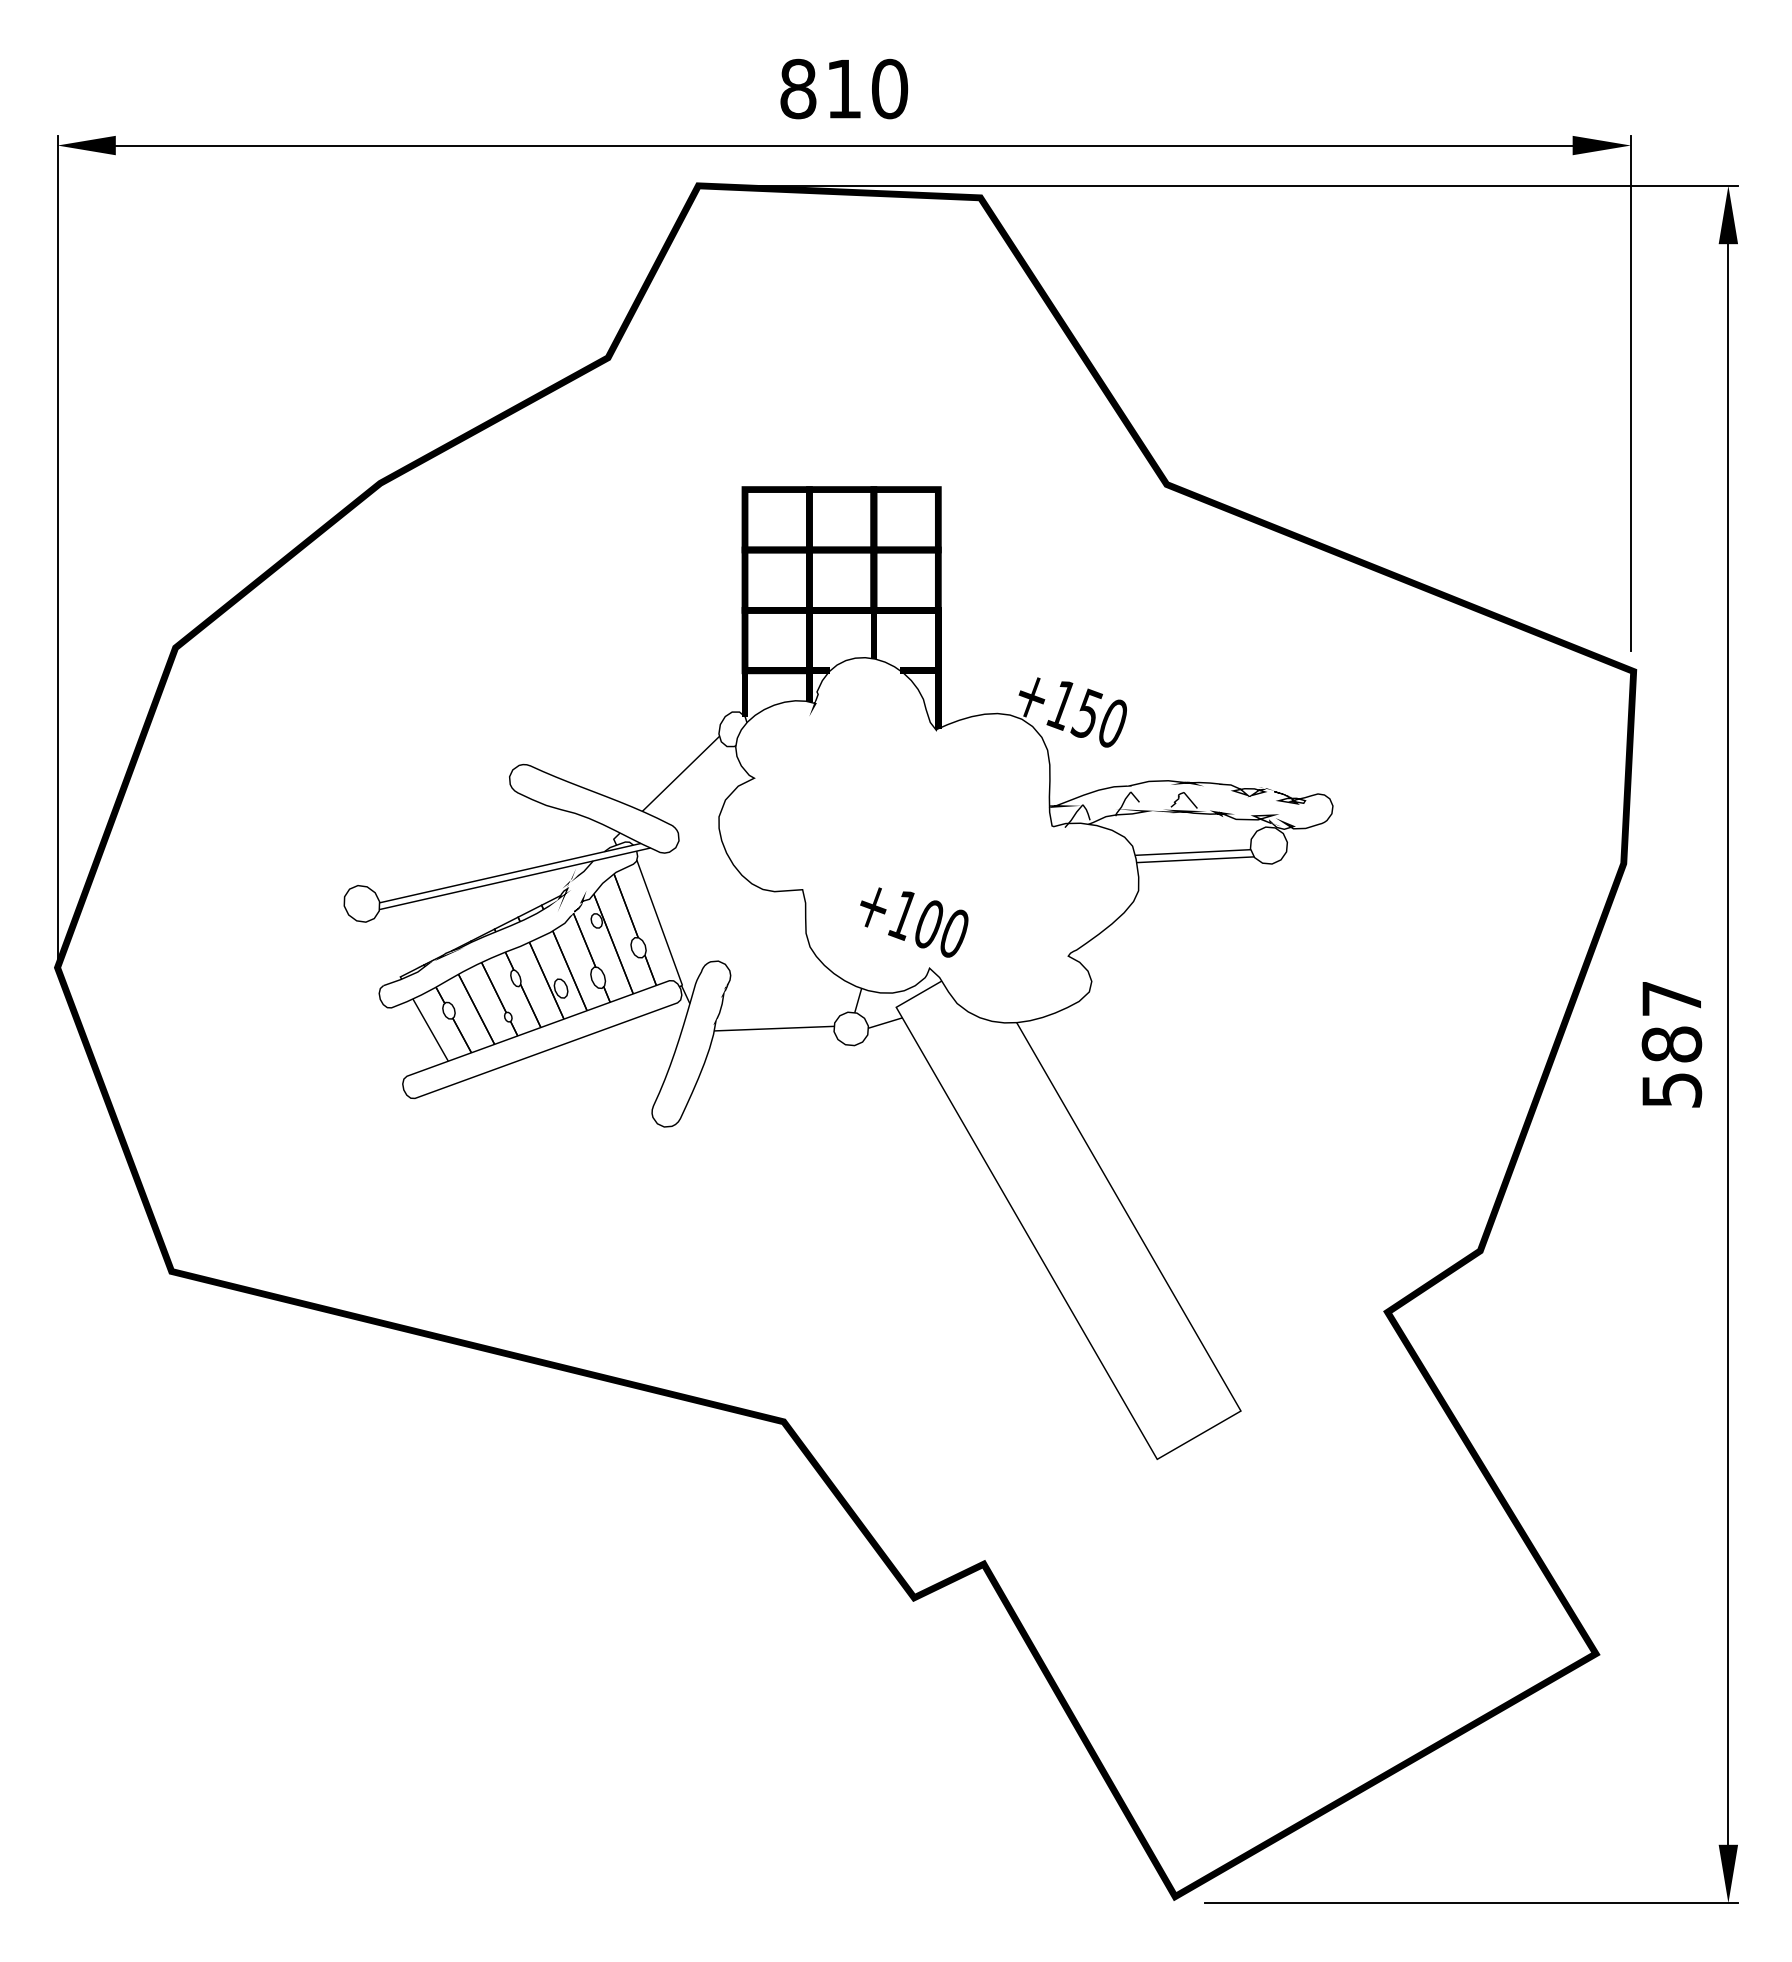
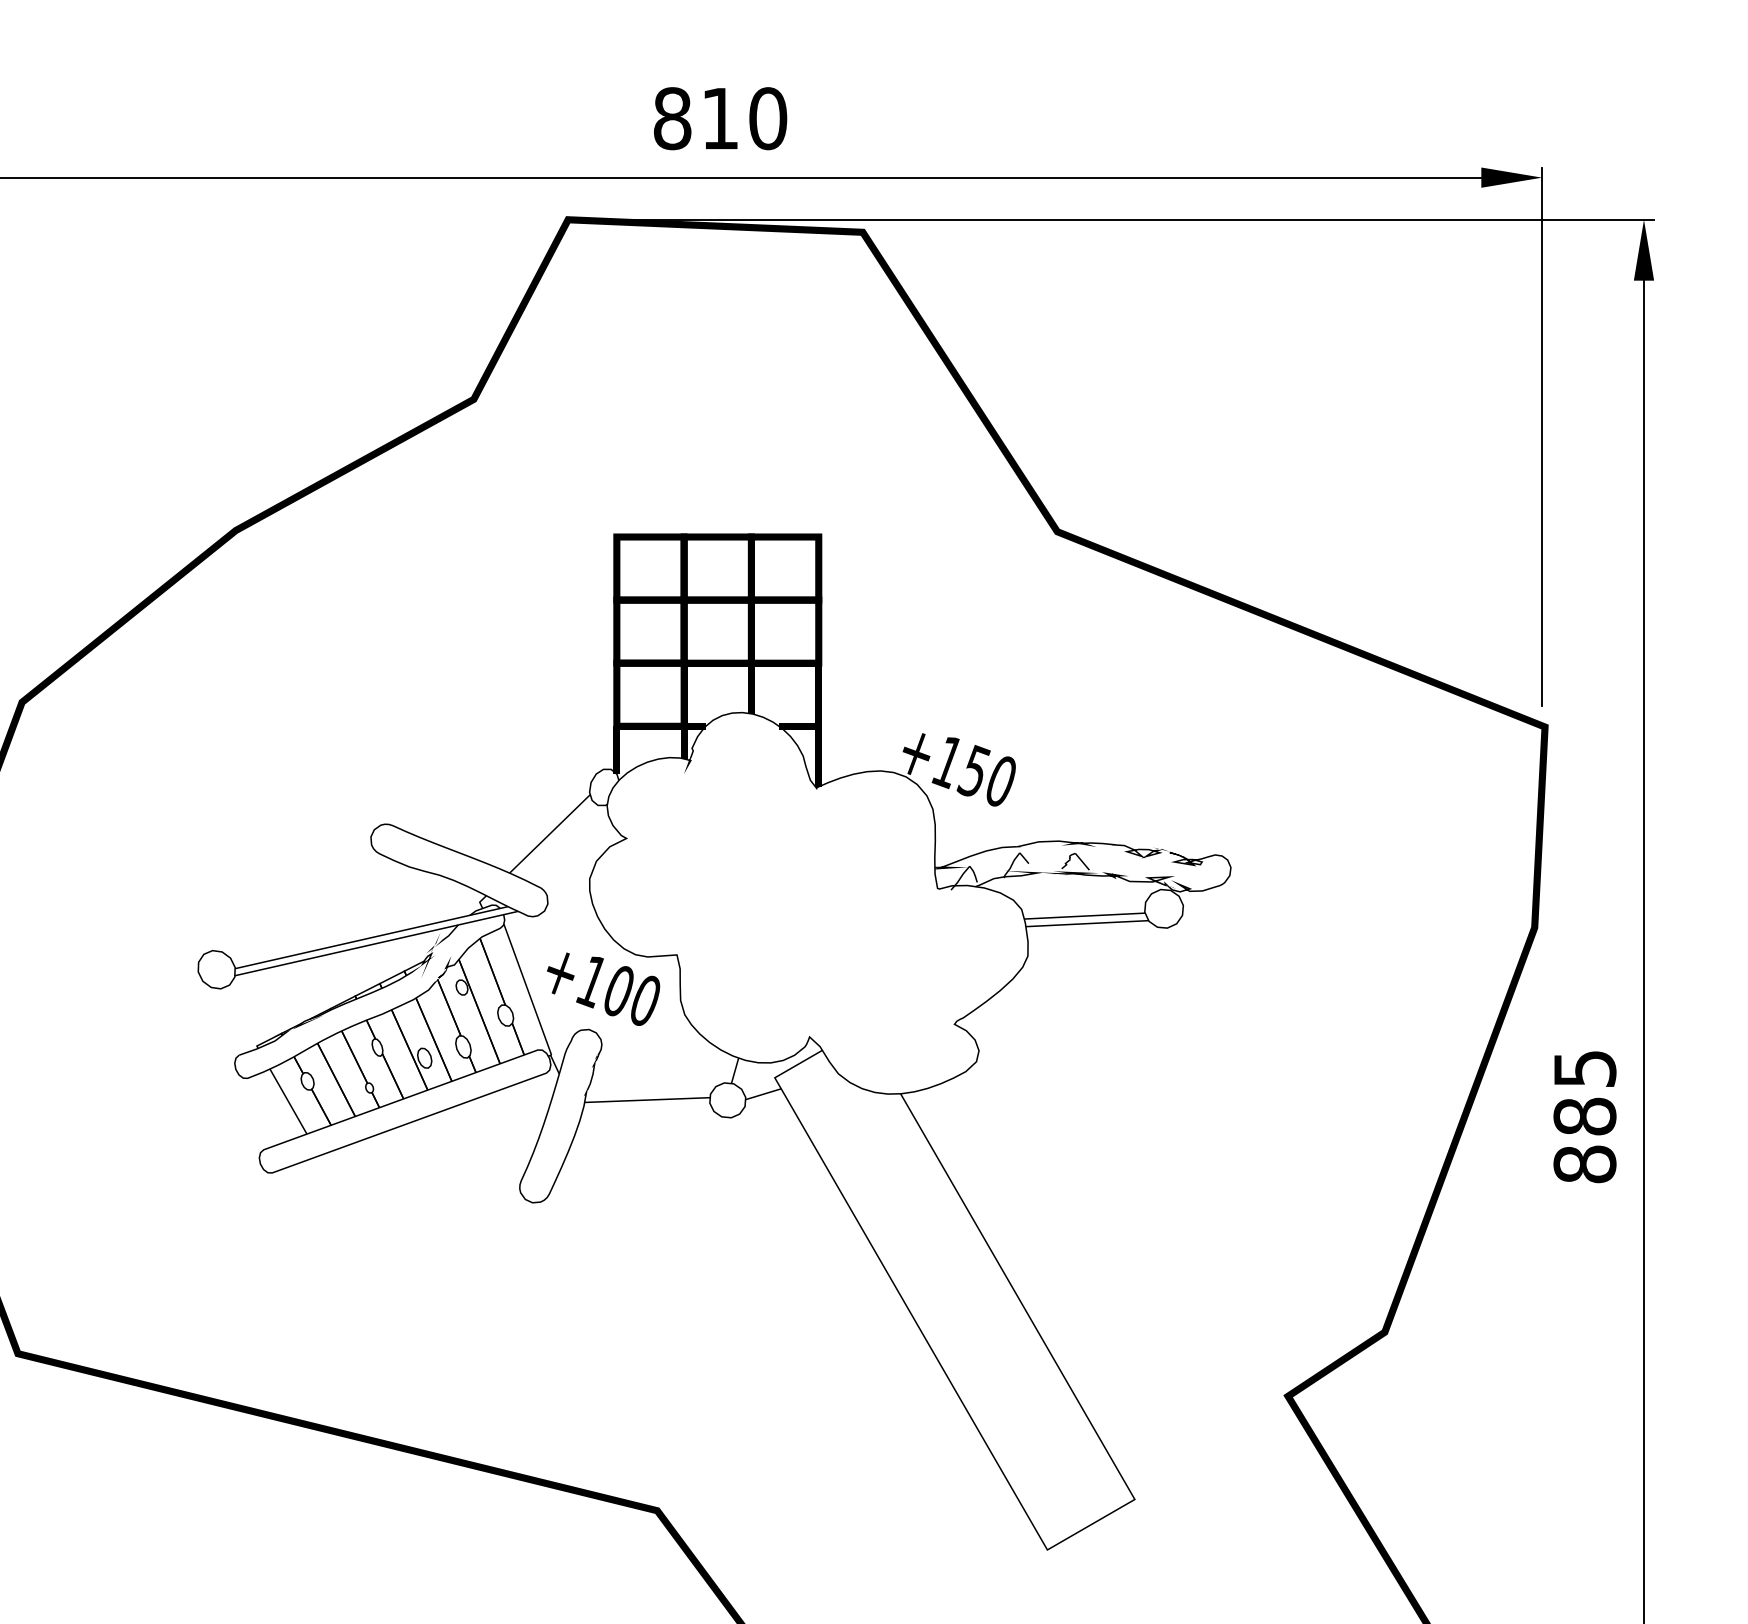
text: (914, 922) -> (603, 989), moved
text: (1671, 1045) -> (1584, 1117), 587 -> 885

